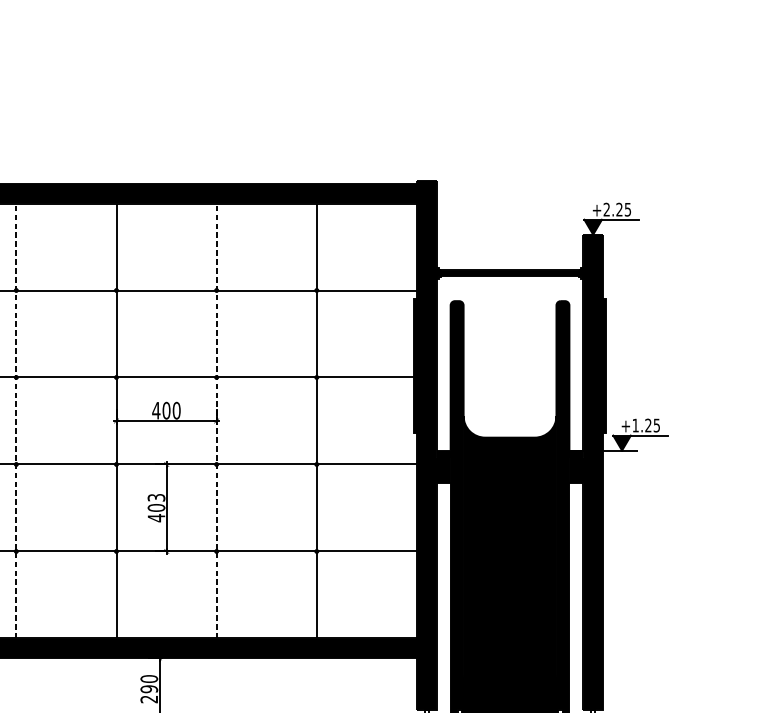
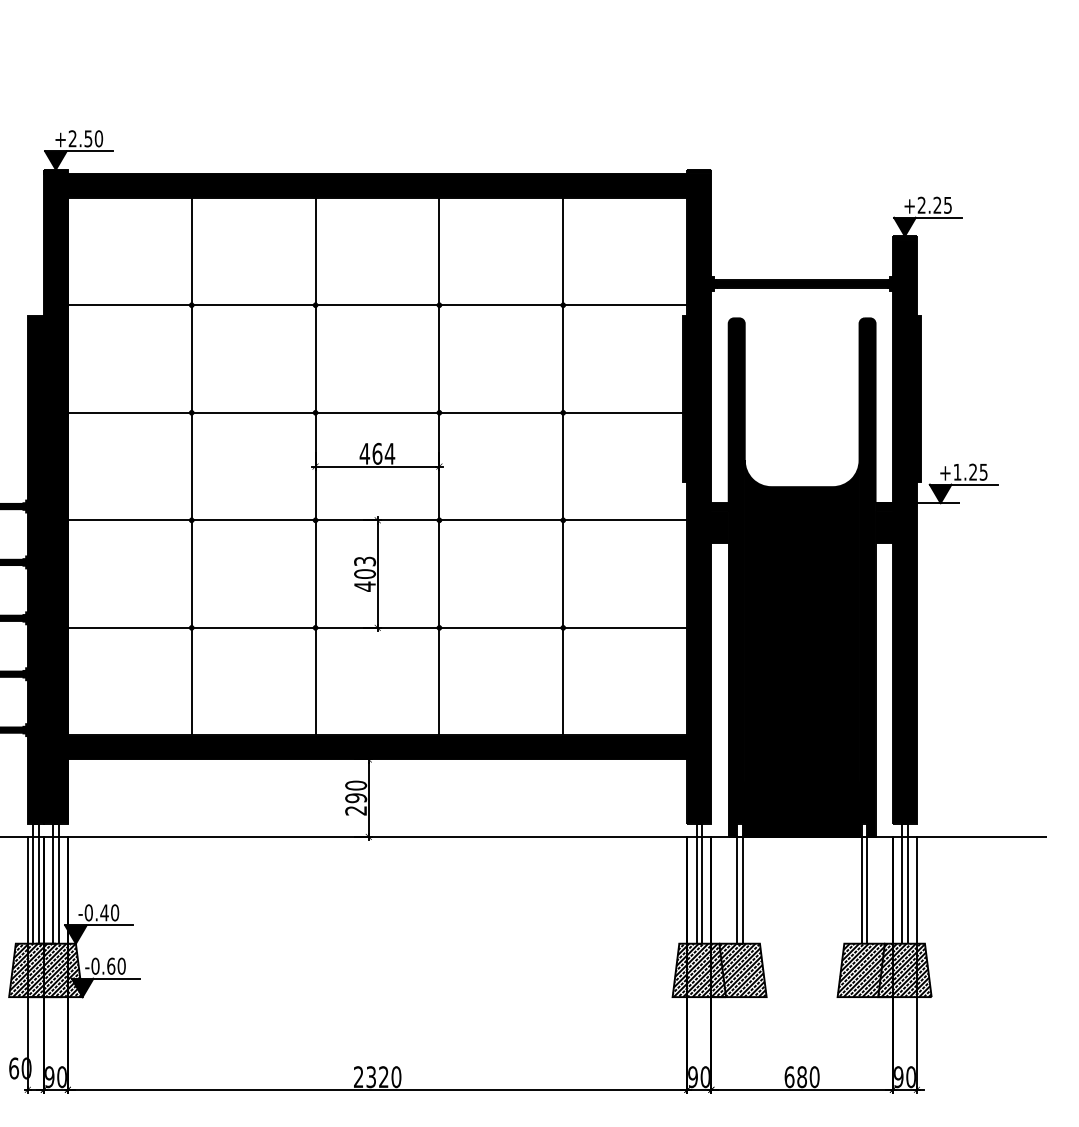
text: (171, 410) -> (383, 453), 400 -> 464
line: (16, 420) -> (191, 466), dashed -> solid
line: (216, 420) -> (439, 466), dashed -> solid

